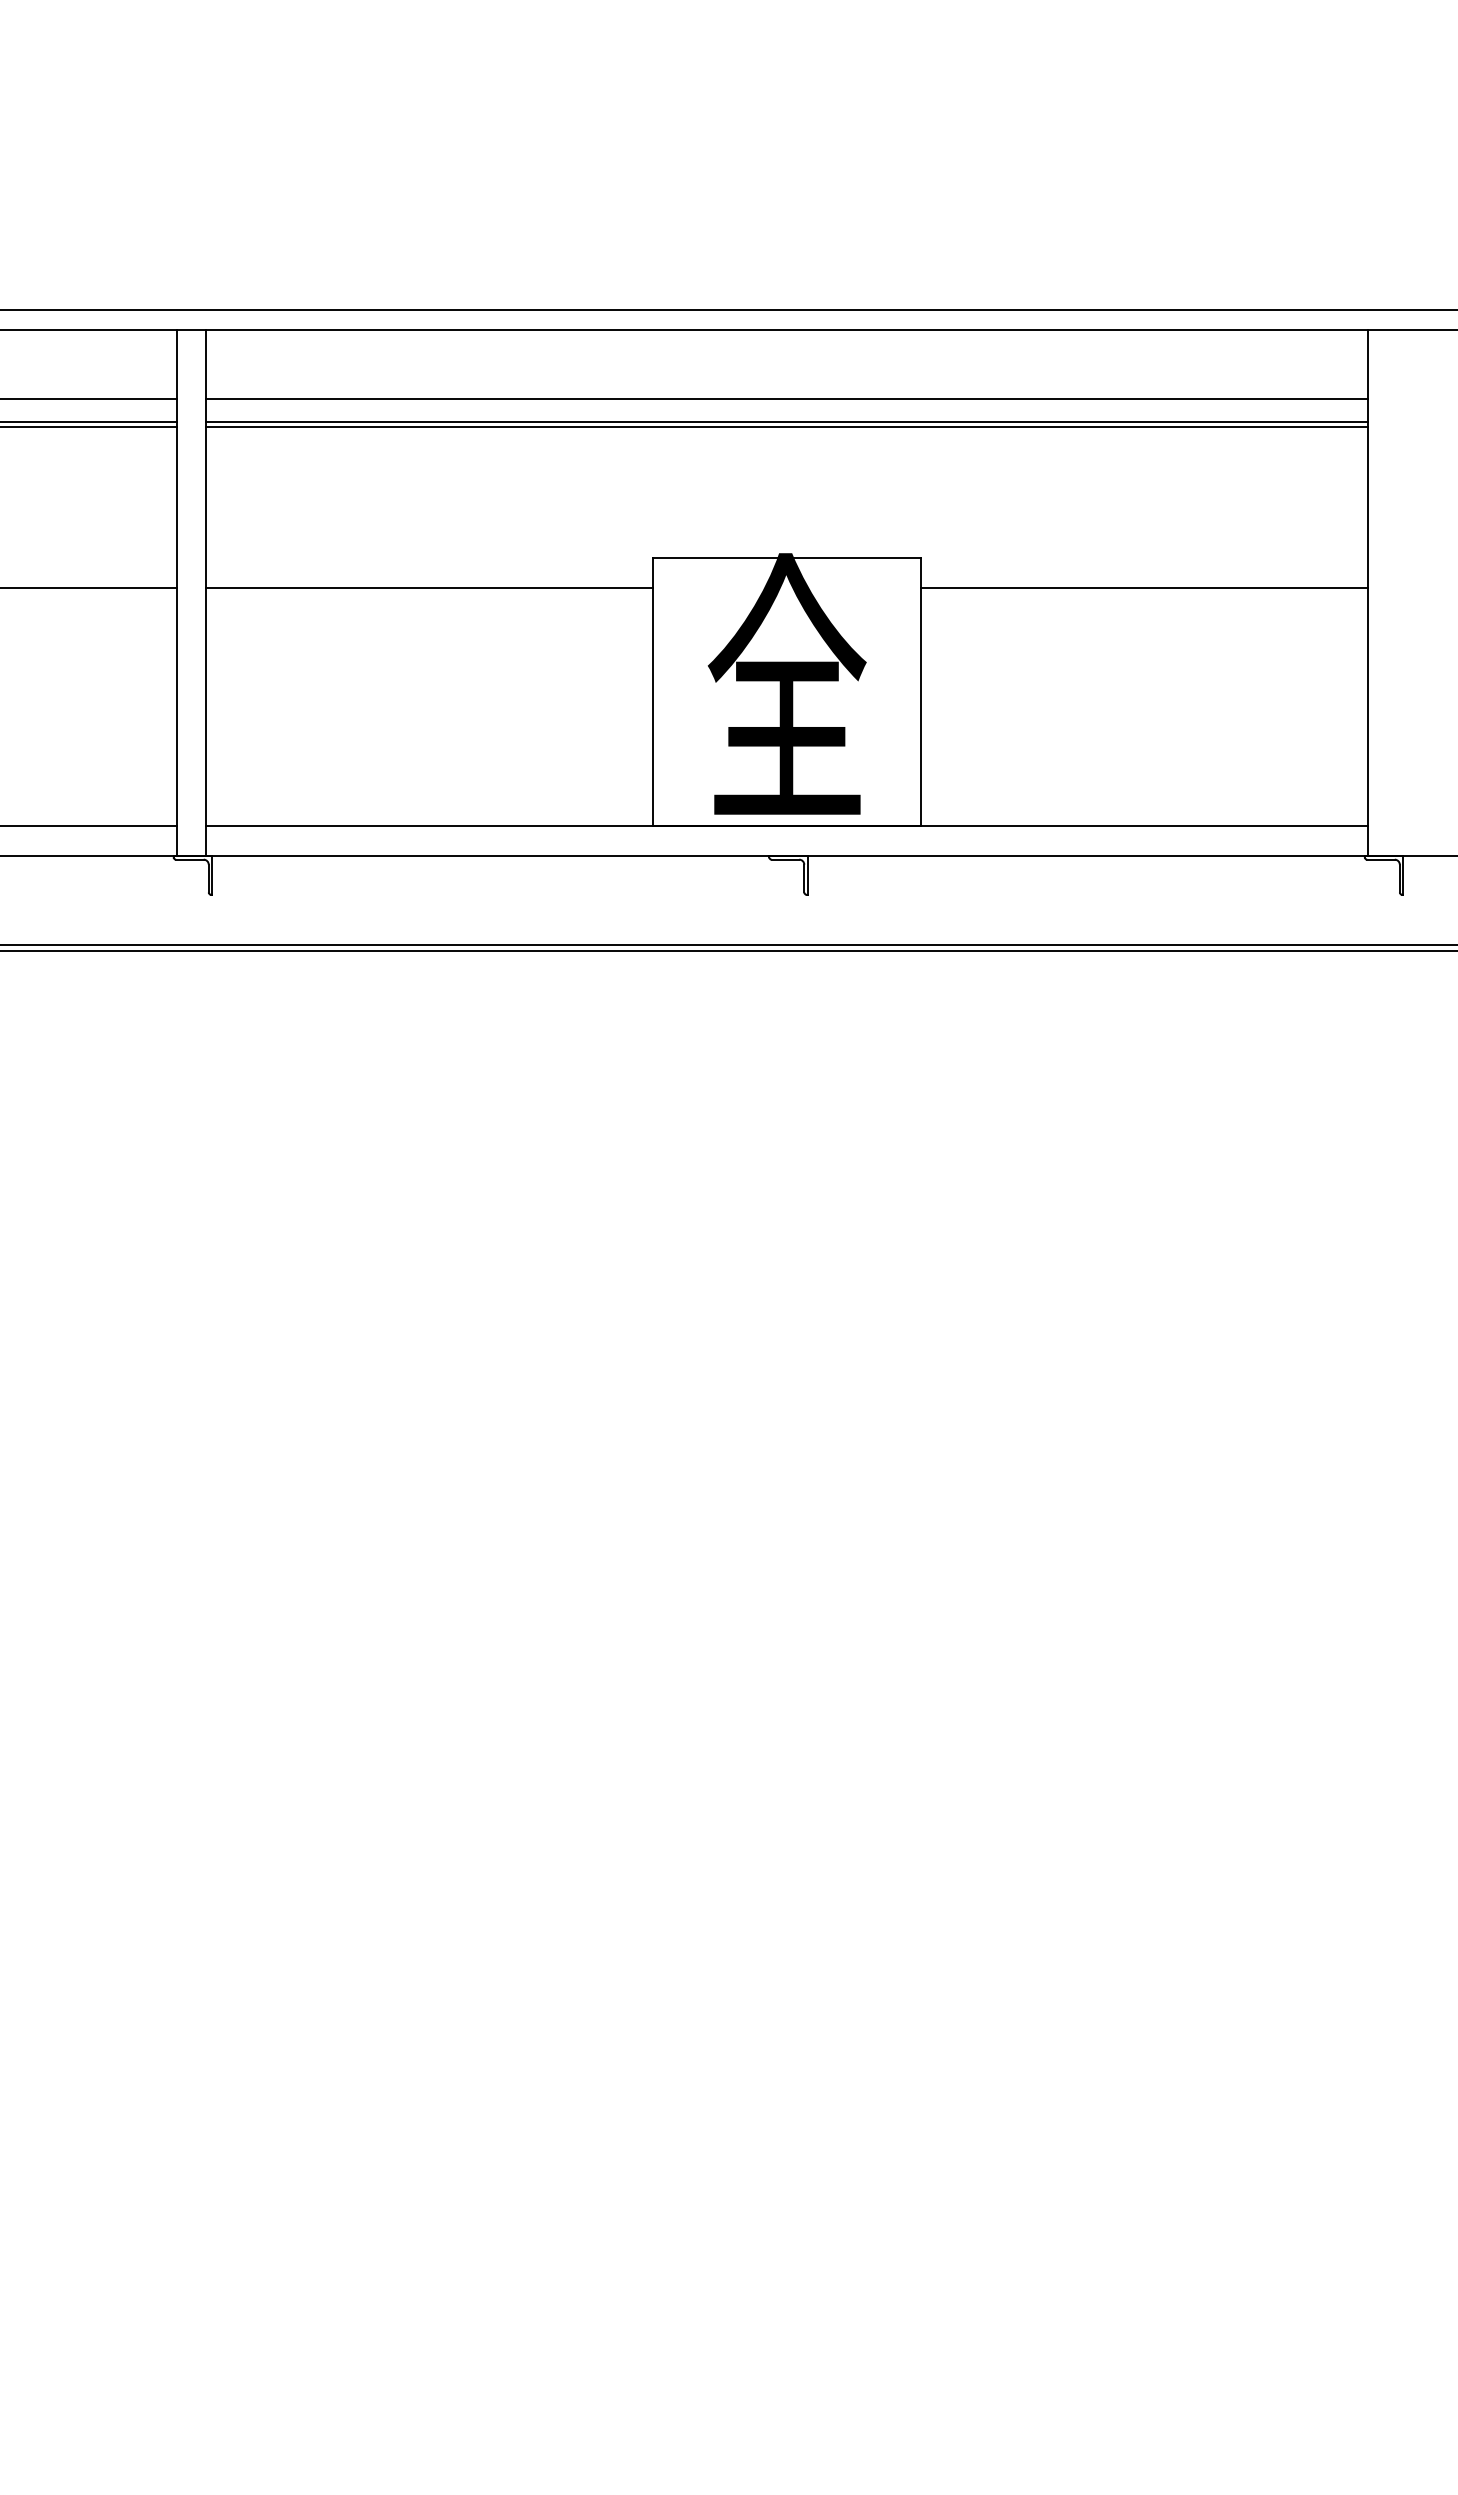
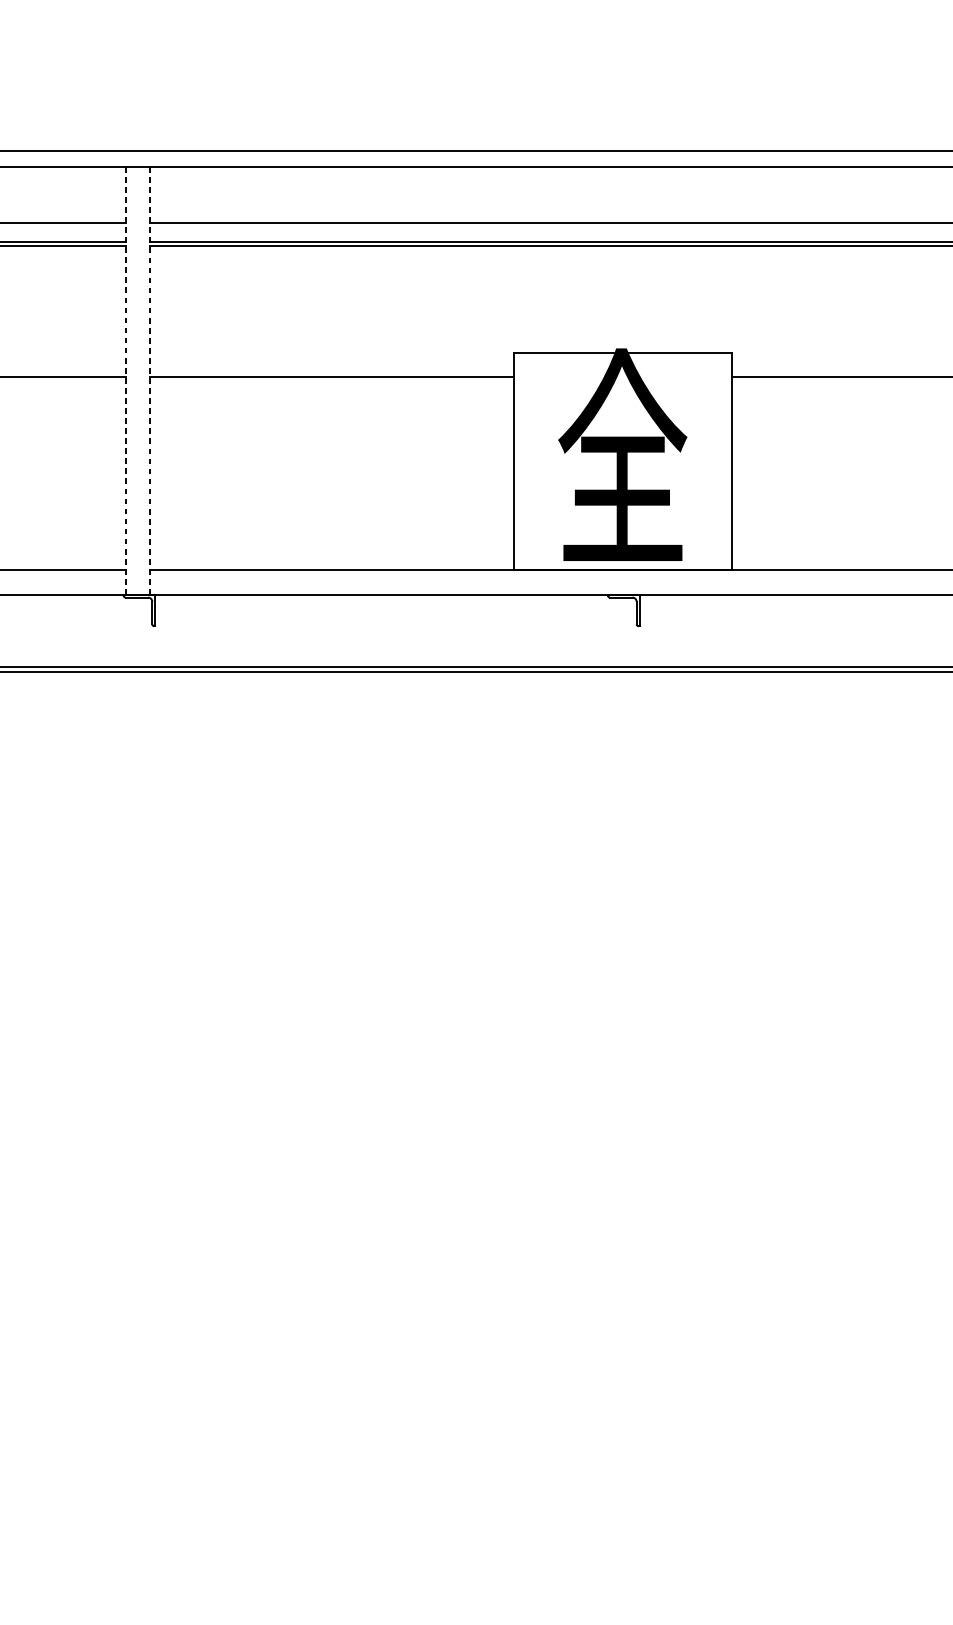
line: (176, 593) -> (126, 381), solid -> dashed
line: (206, 593) -> (150, 381), solid -> dashed

